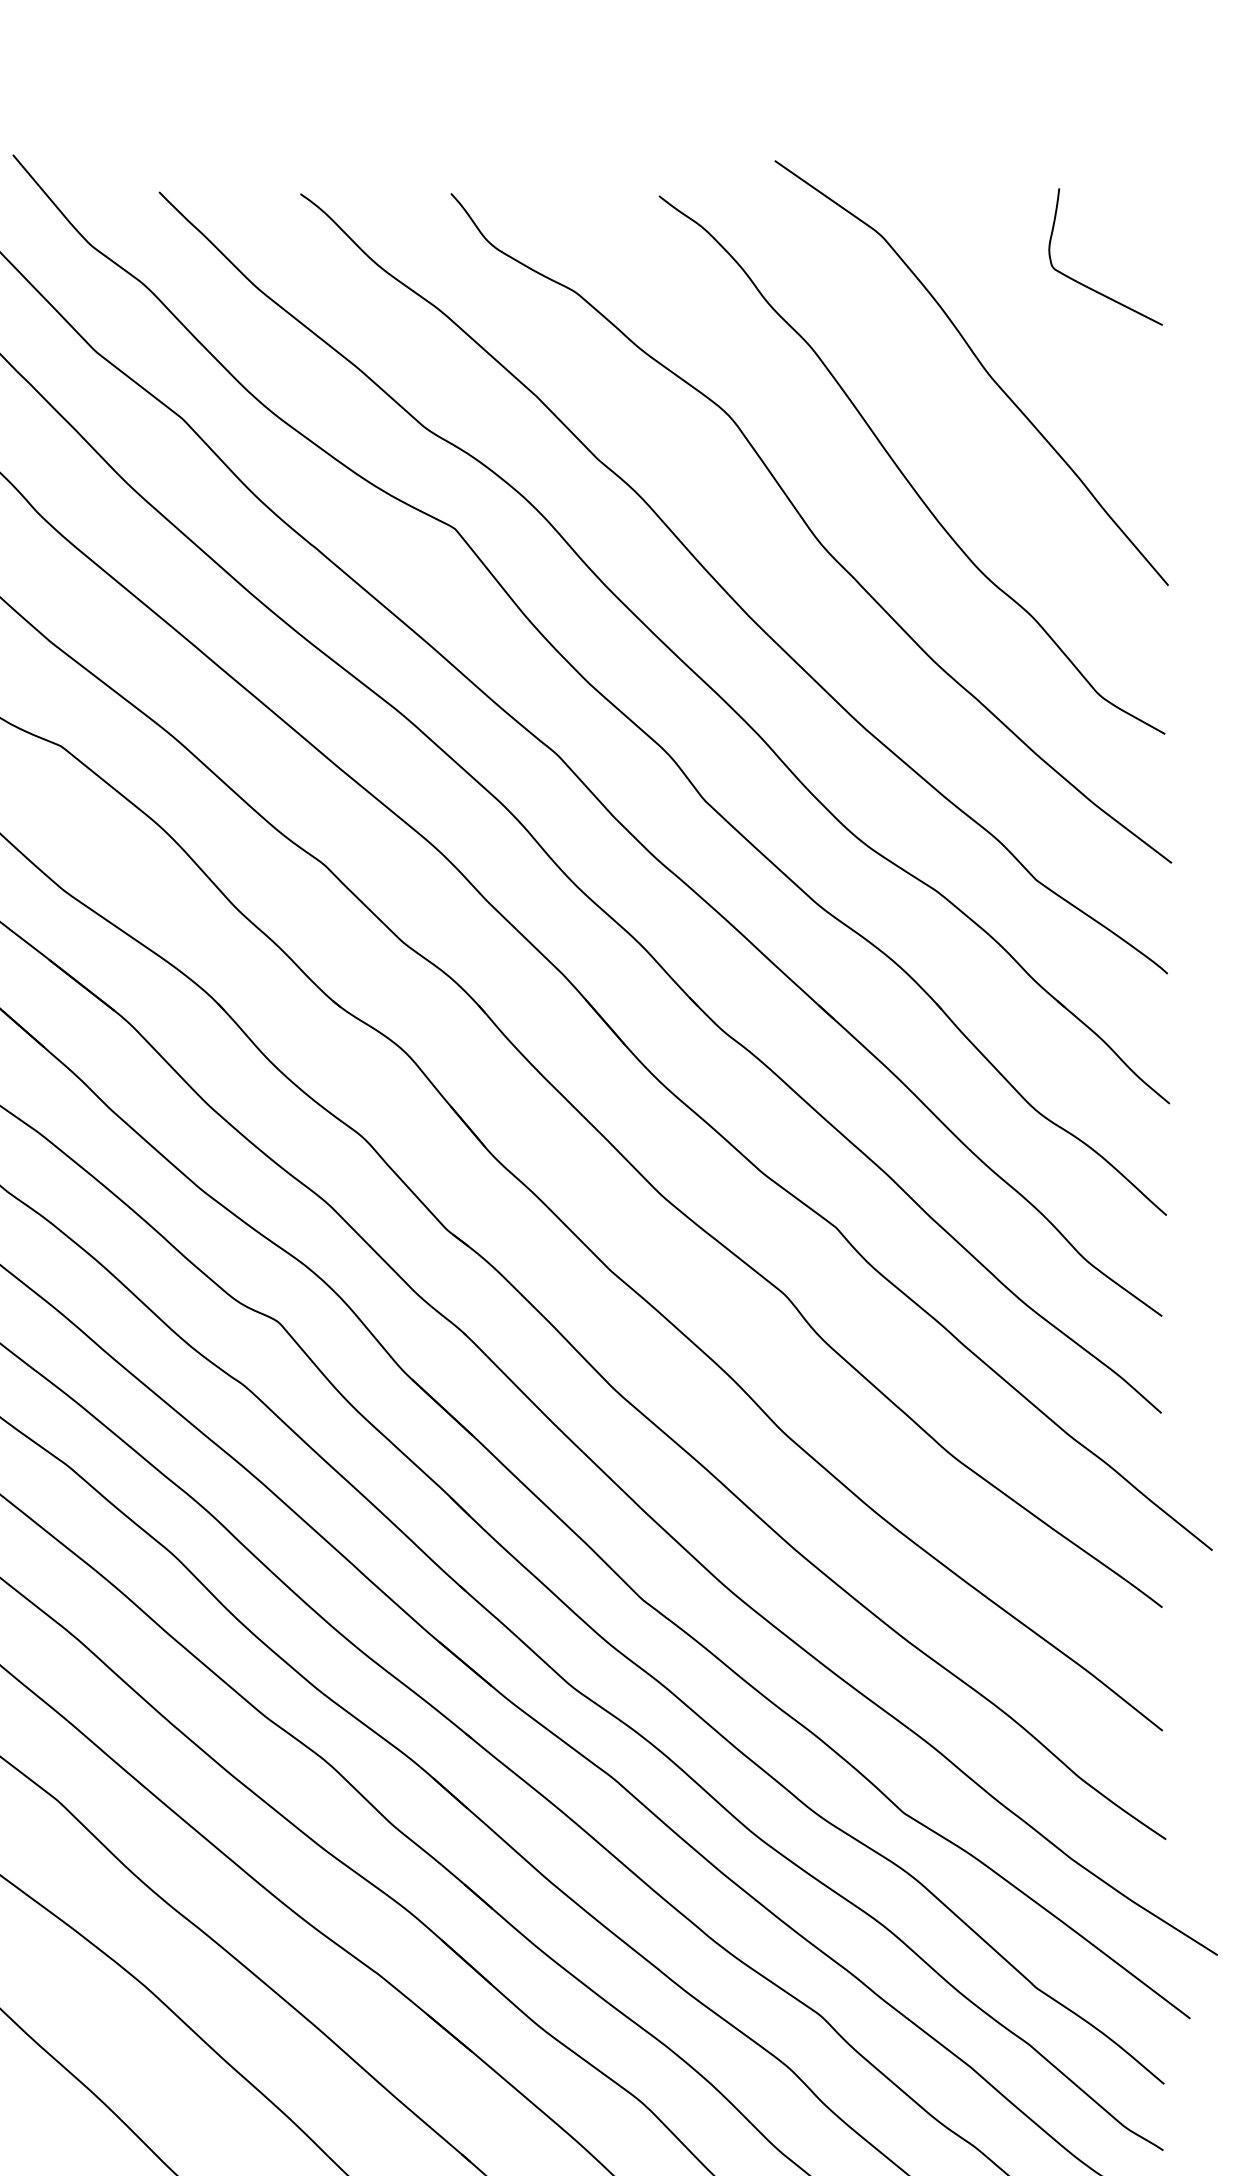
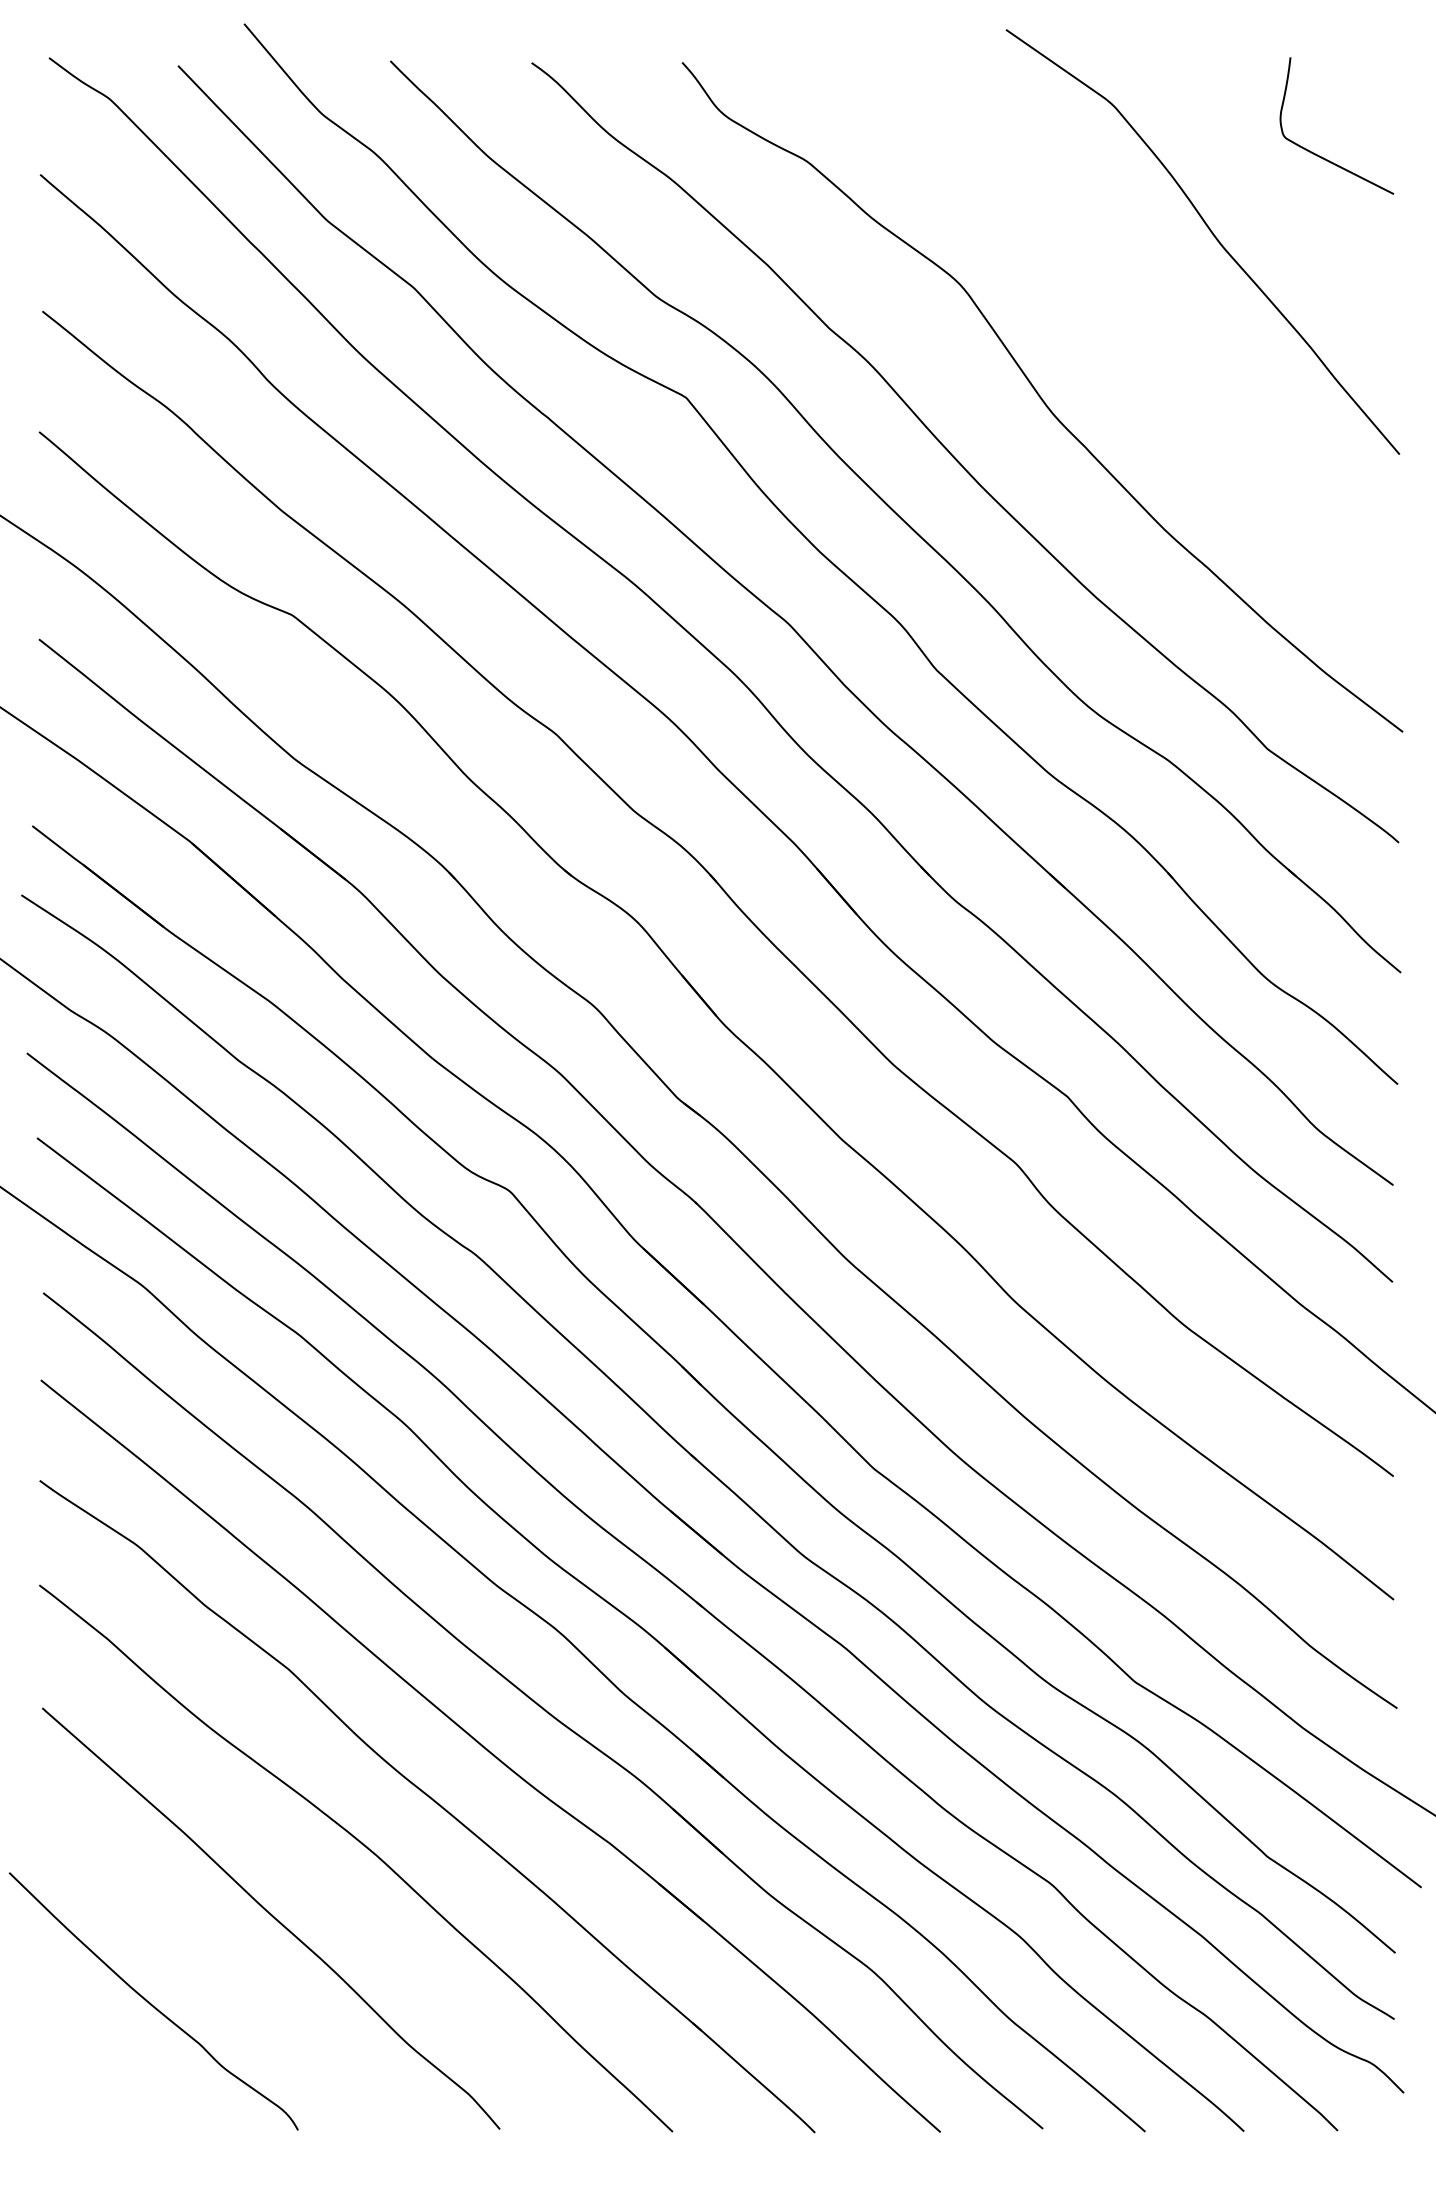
curve: (902, 471) -> (1133, 340), removed

